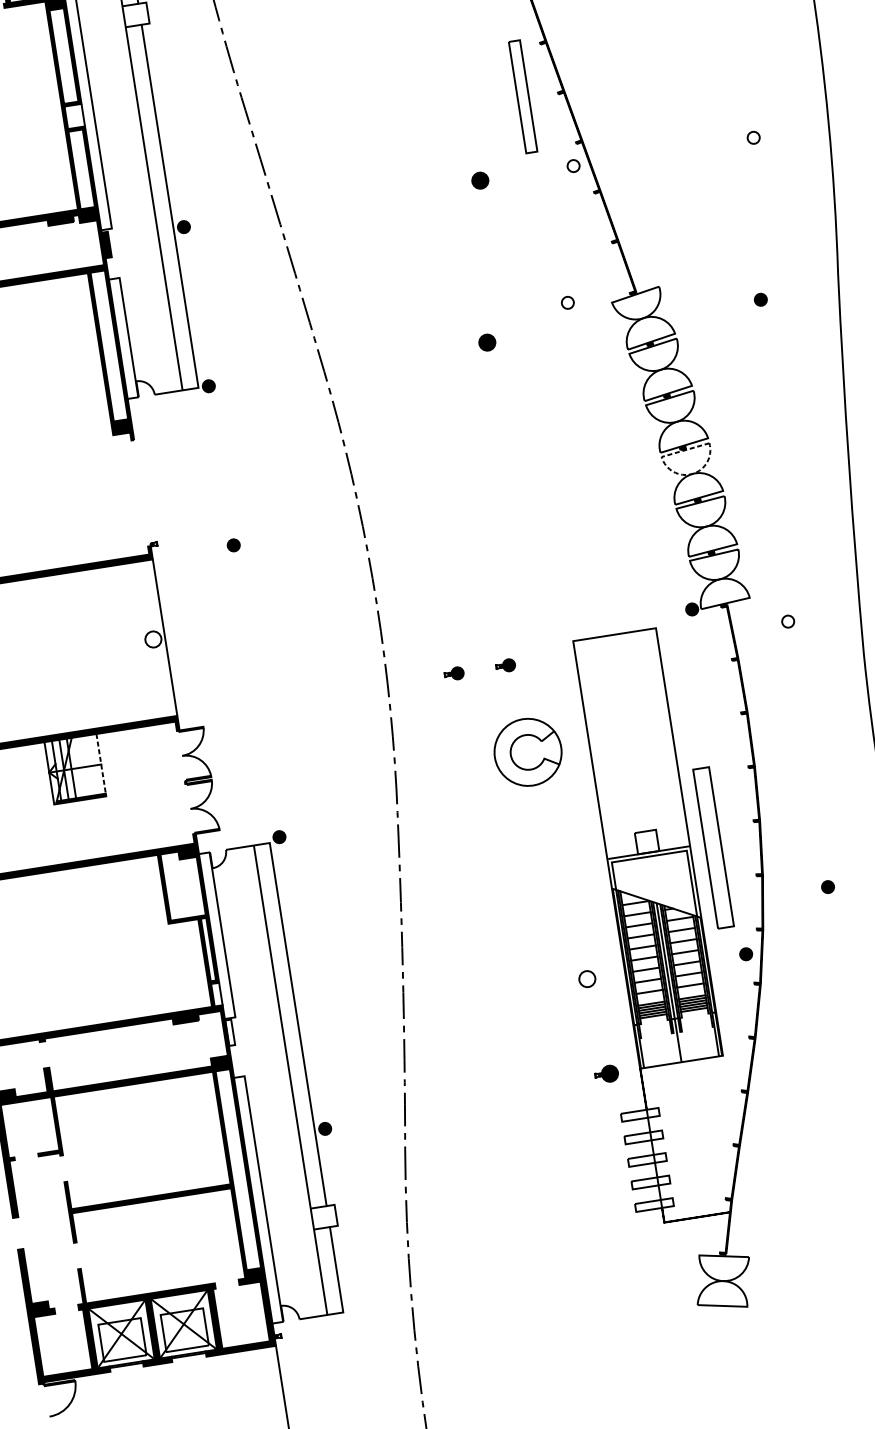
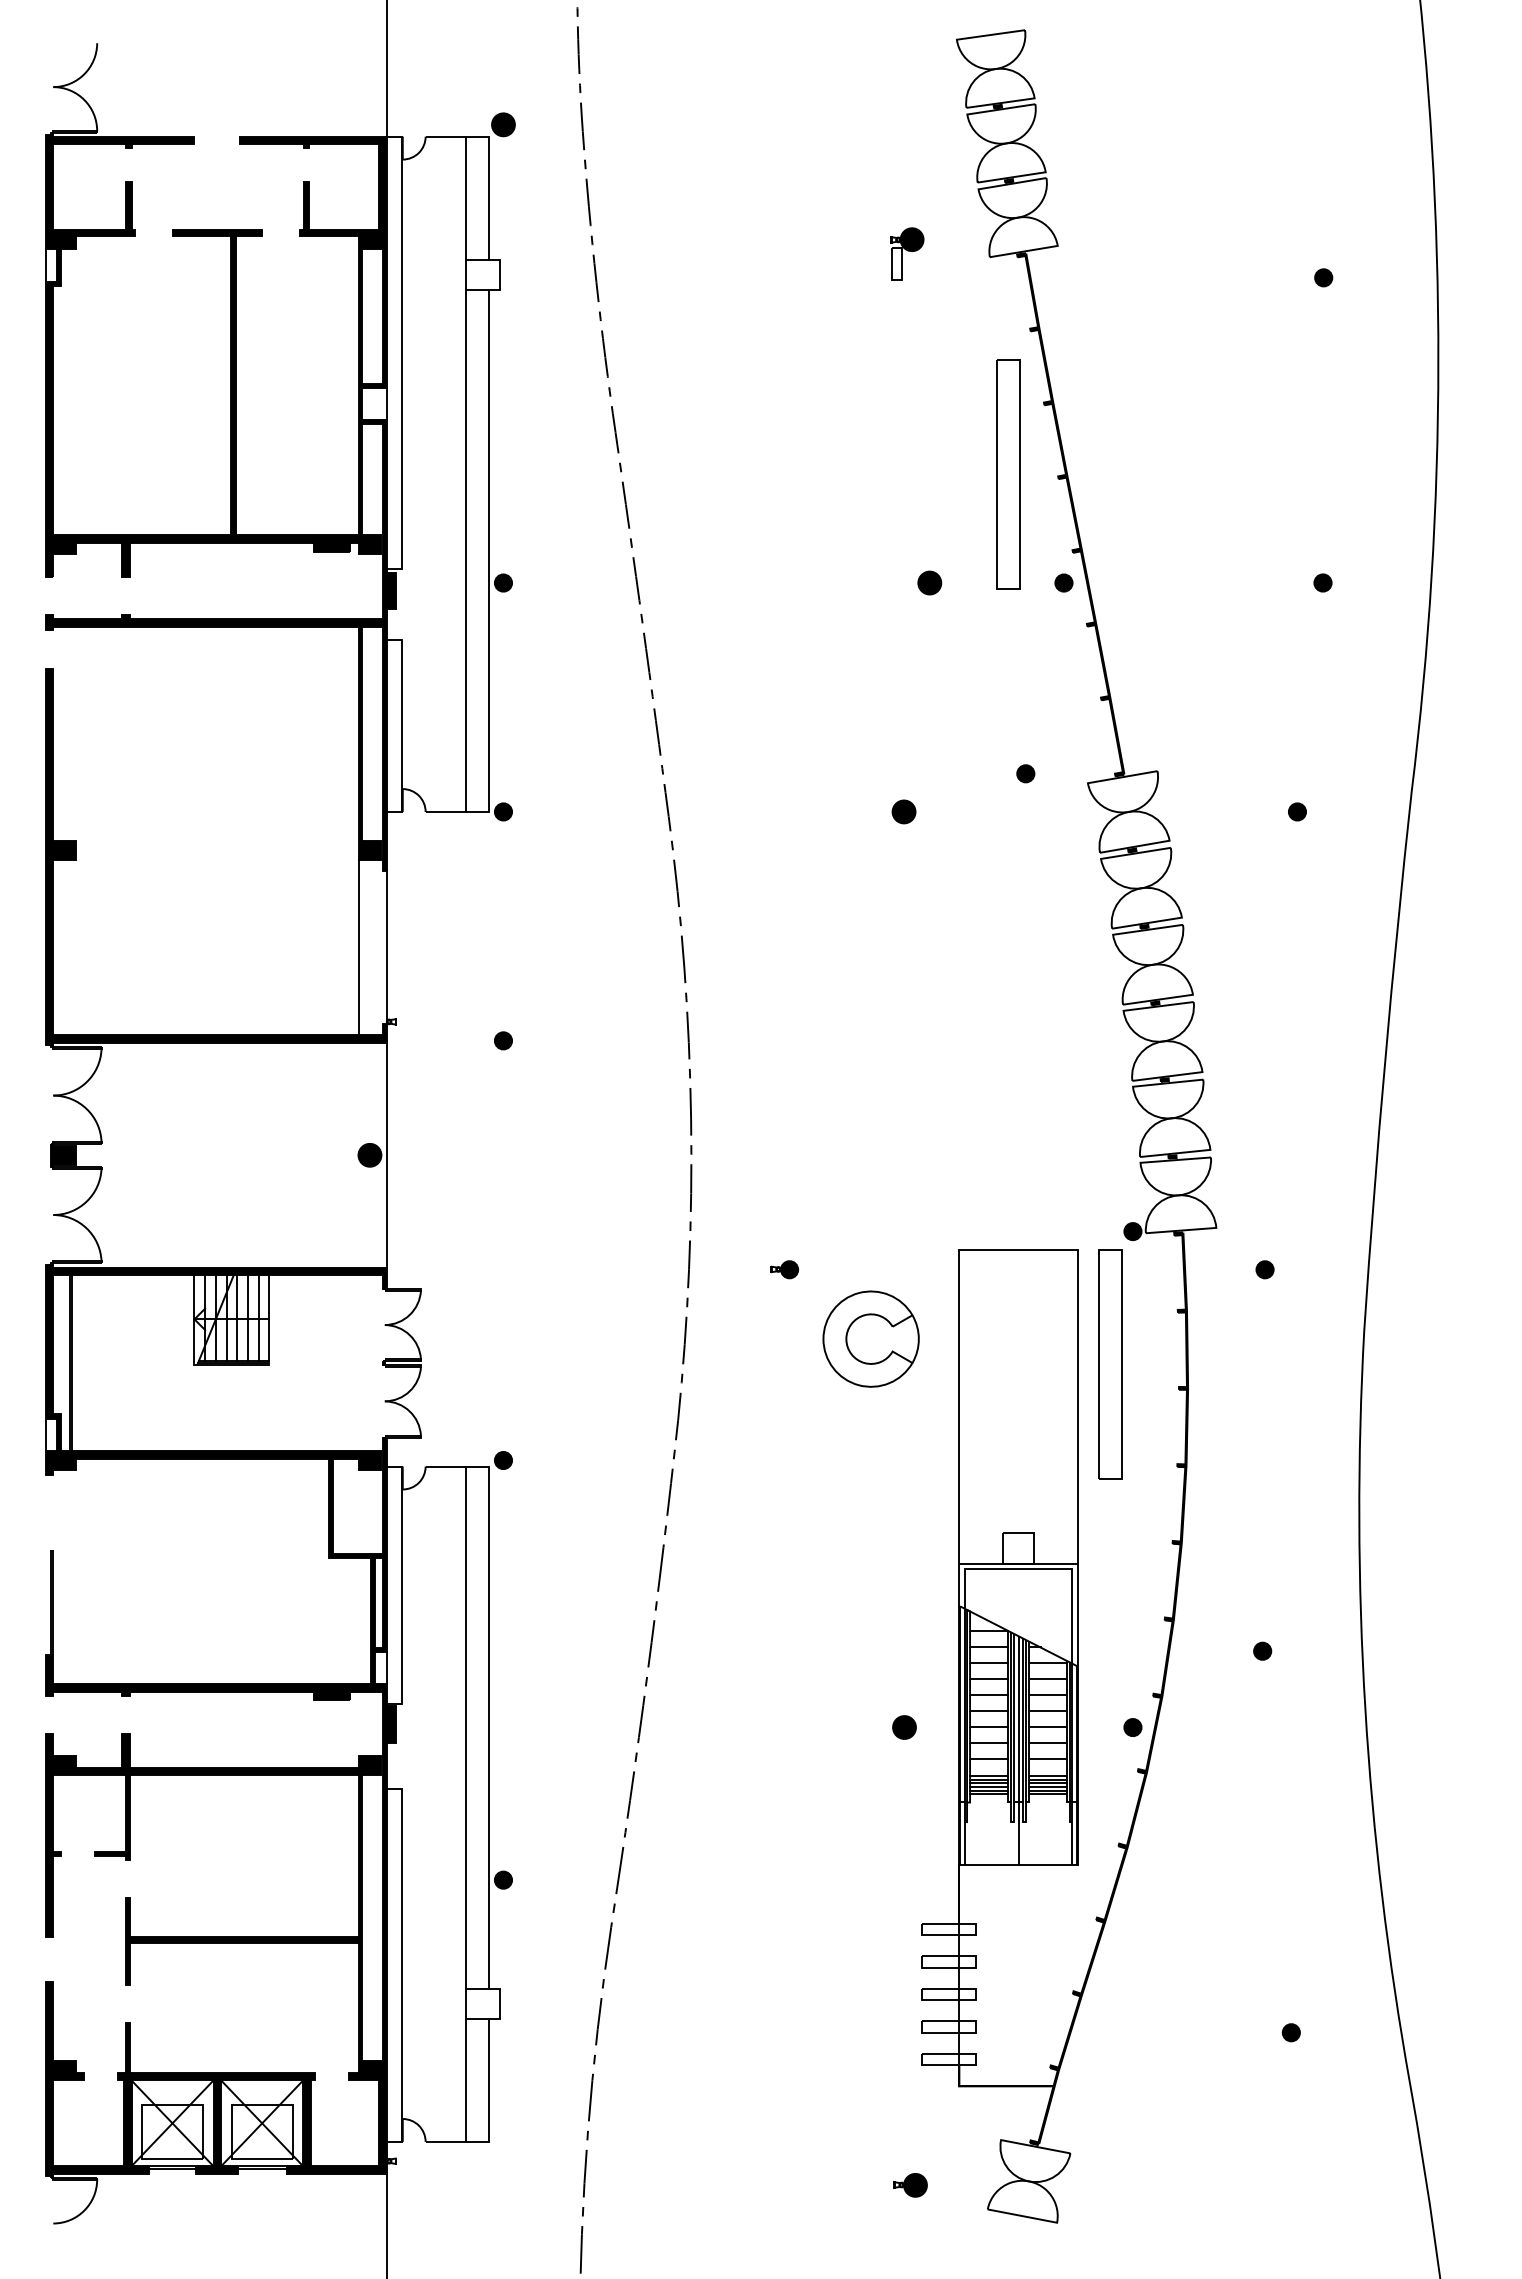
part: (523, 96) -> (1008, 474), size x1.43
fill: (753, 137) -> (1322, 582), added
fill: (573, 165) -> (1063, 582), added
fill: (567, 302) -> (1025, 773), added
line: (672, 471) -> (1135, 1033), dashed -> solid
line: (142, 493) -> (386, 947), added
line: (122, 496) -> (358, 947), added
fill: (787, 621) -> (1264, 1269), added
fill: (153, 638) -> (369, 1154), added
part: (505, 665) -> (858, 1269), removed
part: (527, 751) -> (870, 1338), moved
line: (101, 763) -> (269, 1318), dashed -> solid
line: (93, 765) -> (258, 1318), added
line: (86, 766) -> (247, 1318), added
line: (79, 767) -> (237, 1318), added
part: (713, 848) -> (1110, 1364), moved
fill: (587, 979) -> (904, 1727), added
fill: (230, 1032) -> (391, 1724), added
part: (606, 1074) -> (910, 2185), moved

